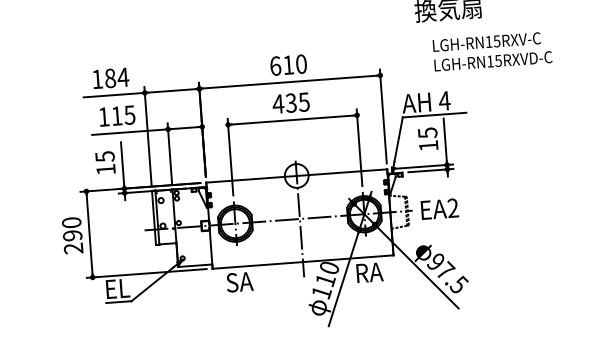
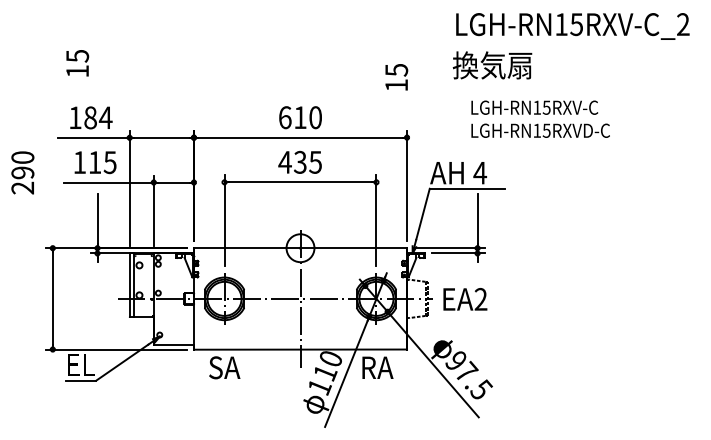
text: (428, 139) -> (396, 77), moved
text: (105, 162) -> (77, 63), moved
text: (72, 235) -> (22, 172), moved

